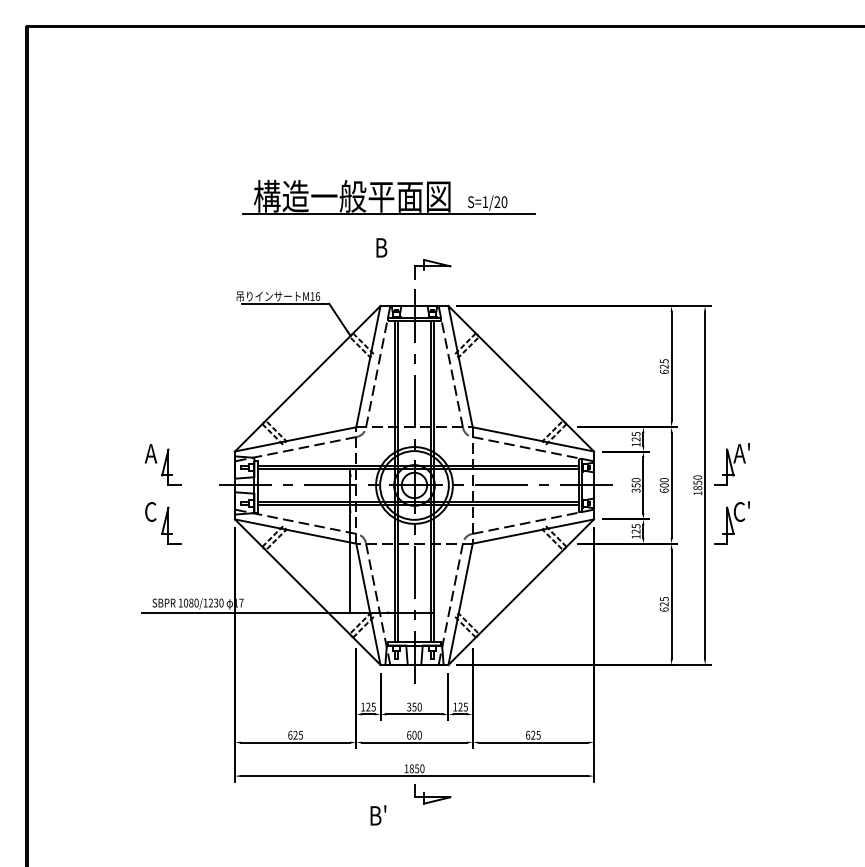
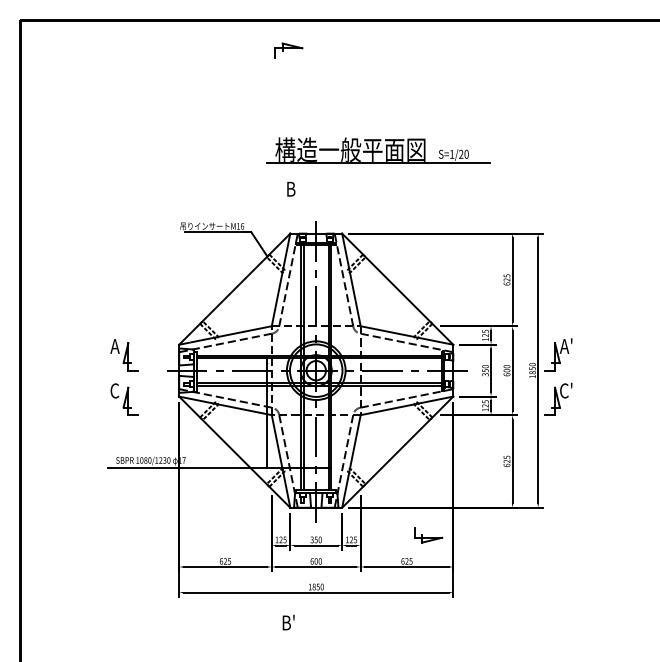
part: (388, 197) -> (378, 150), moved
part: (432, 269) -> (288, 50), moved
part: (432, 794) -> (428, 535), moved

